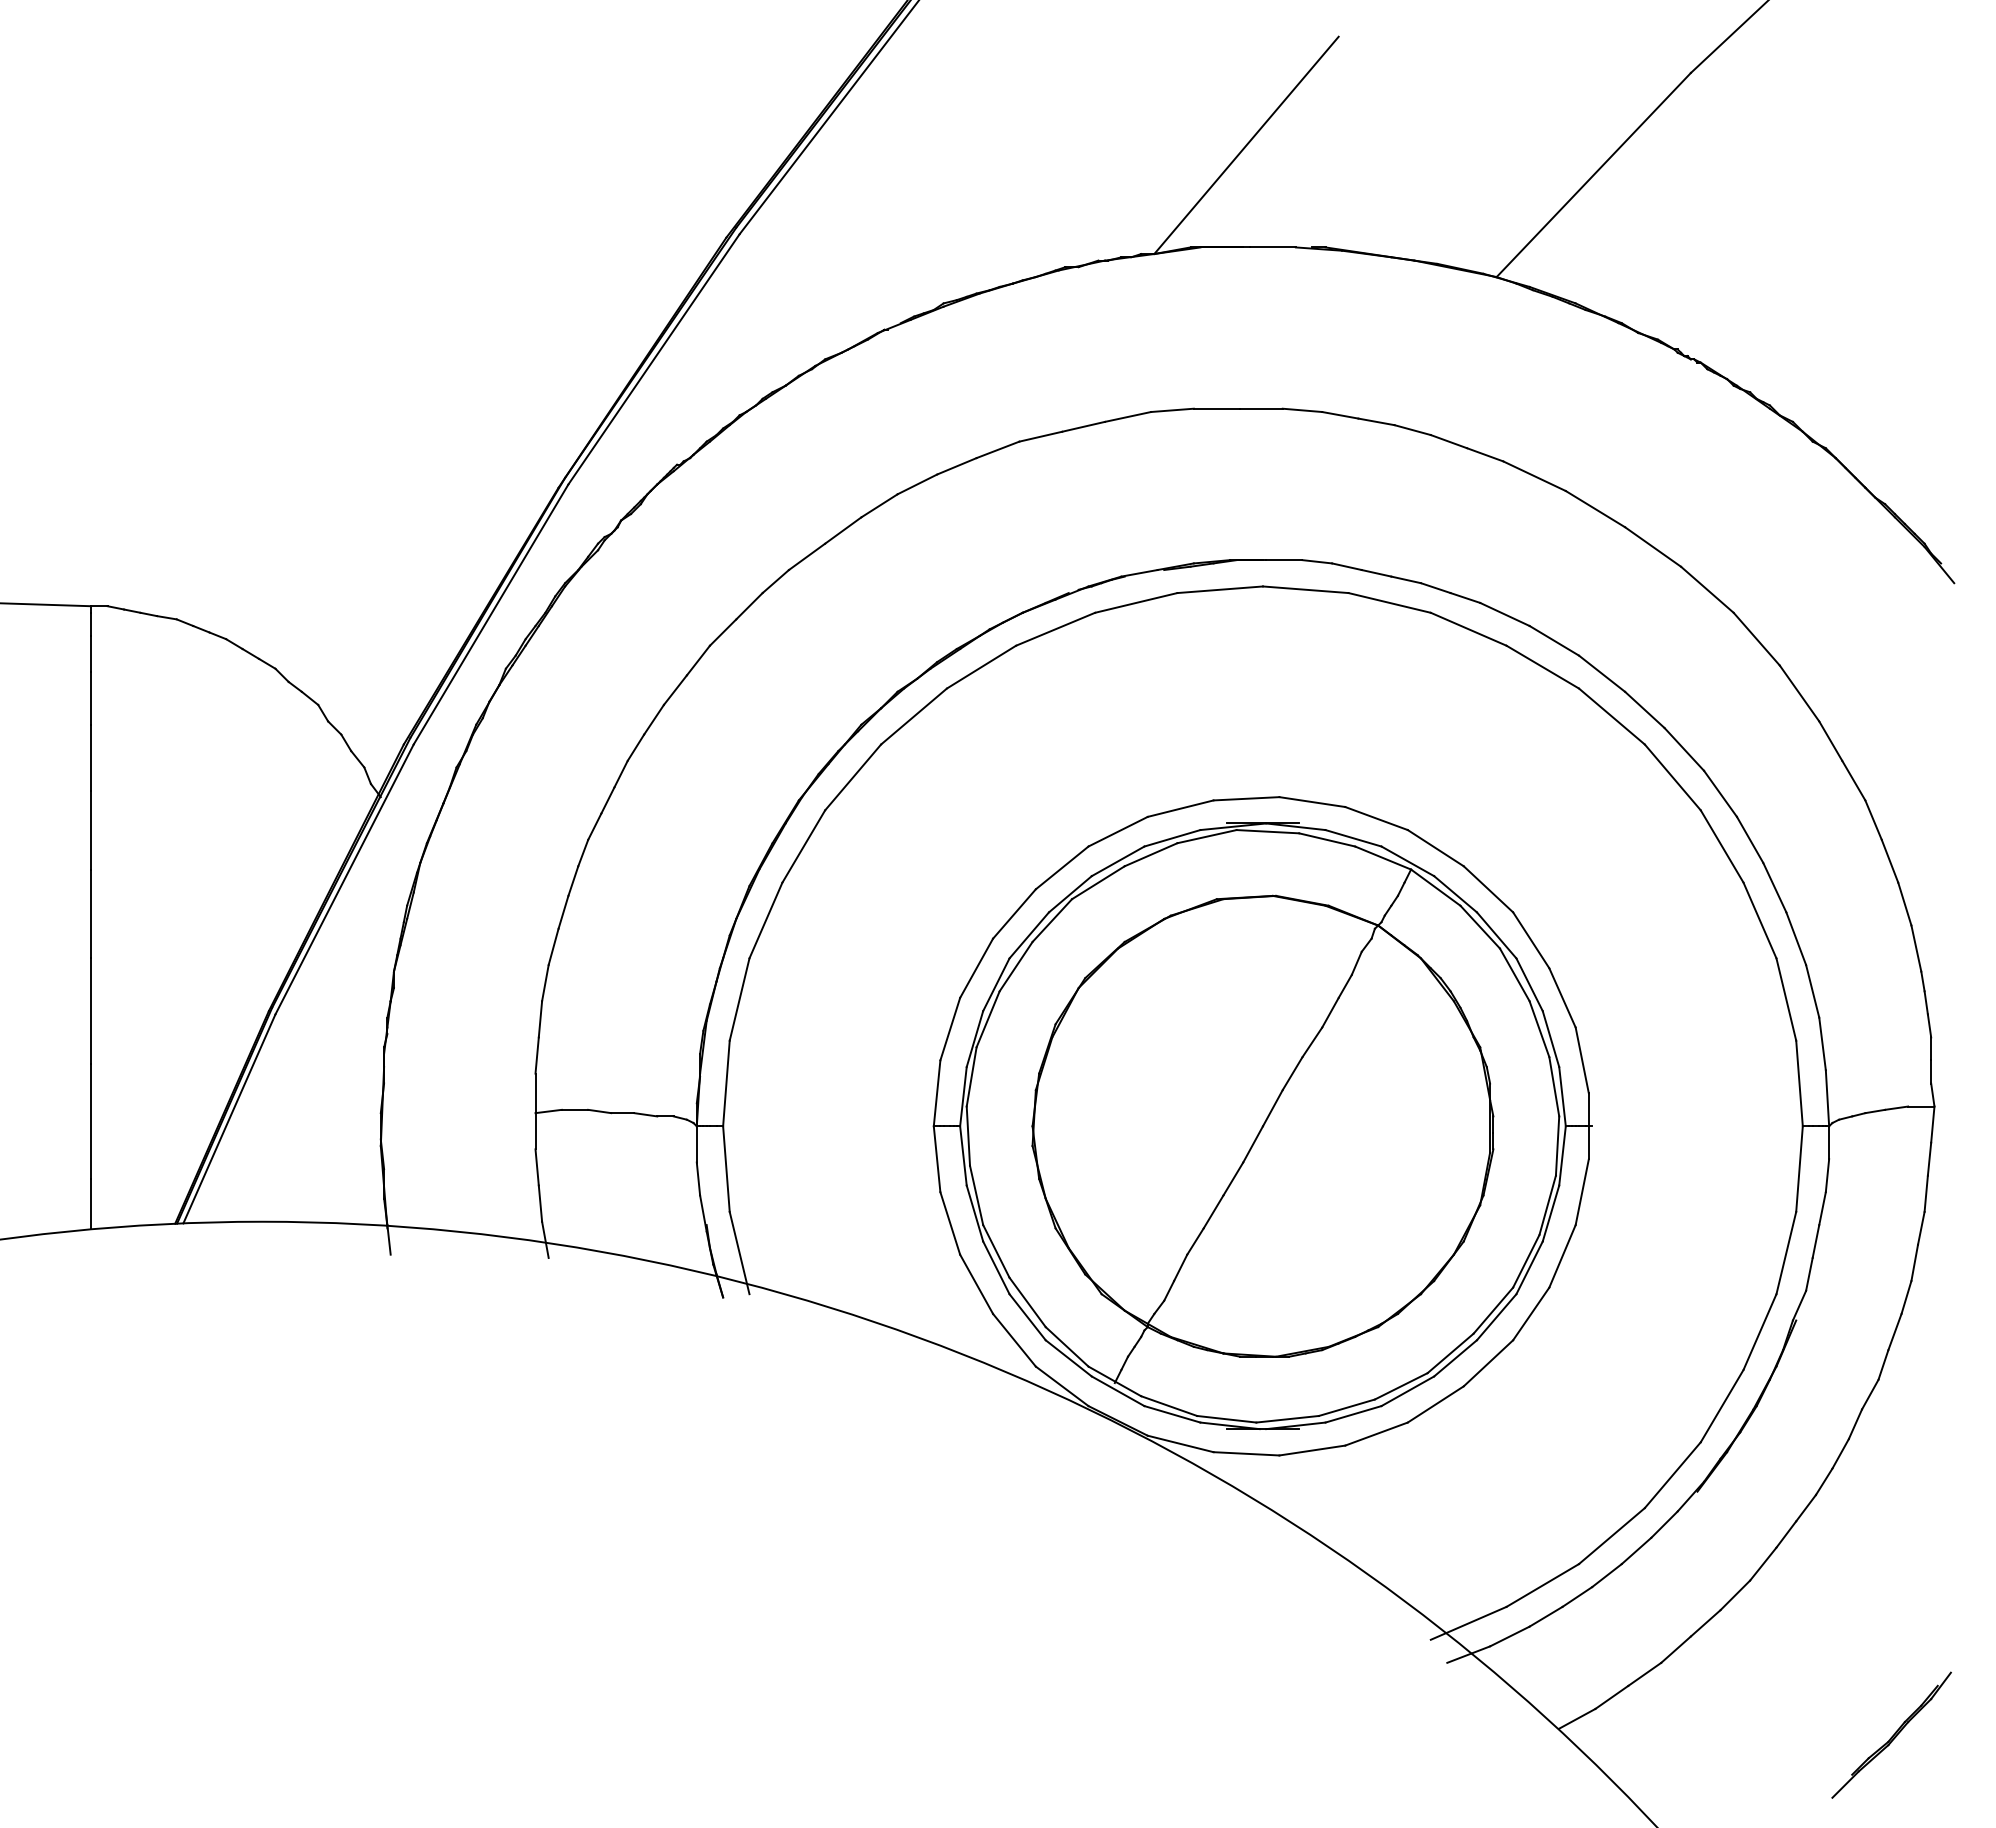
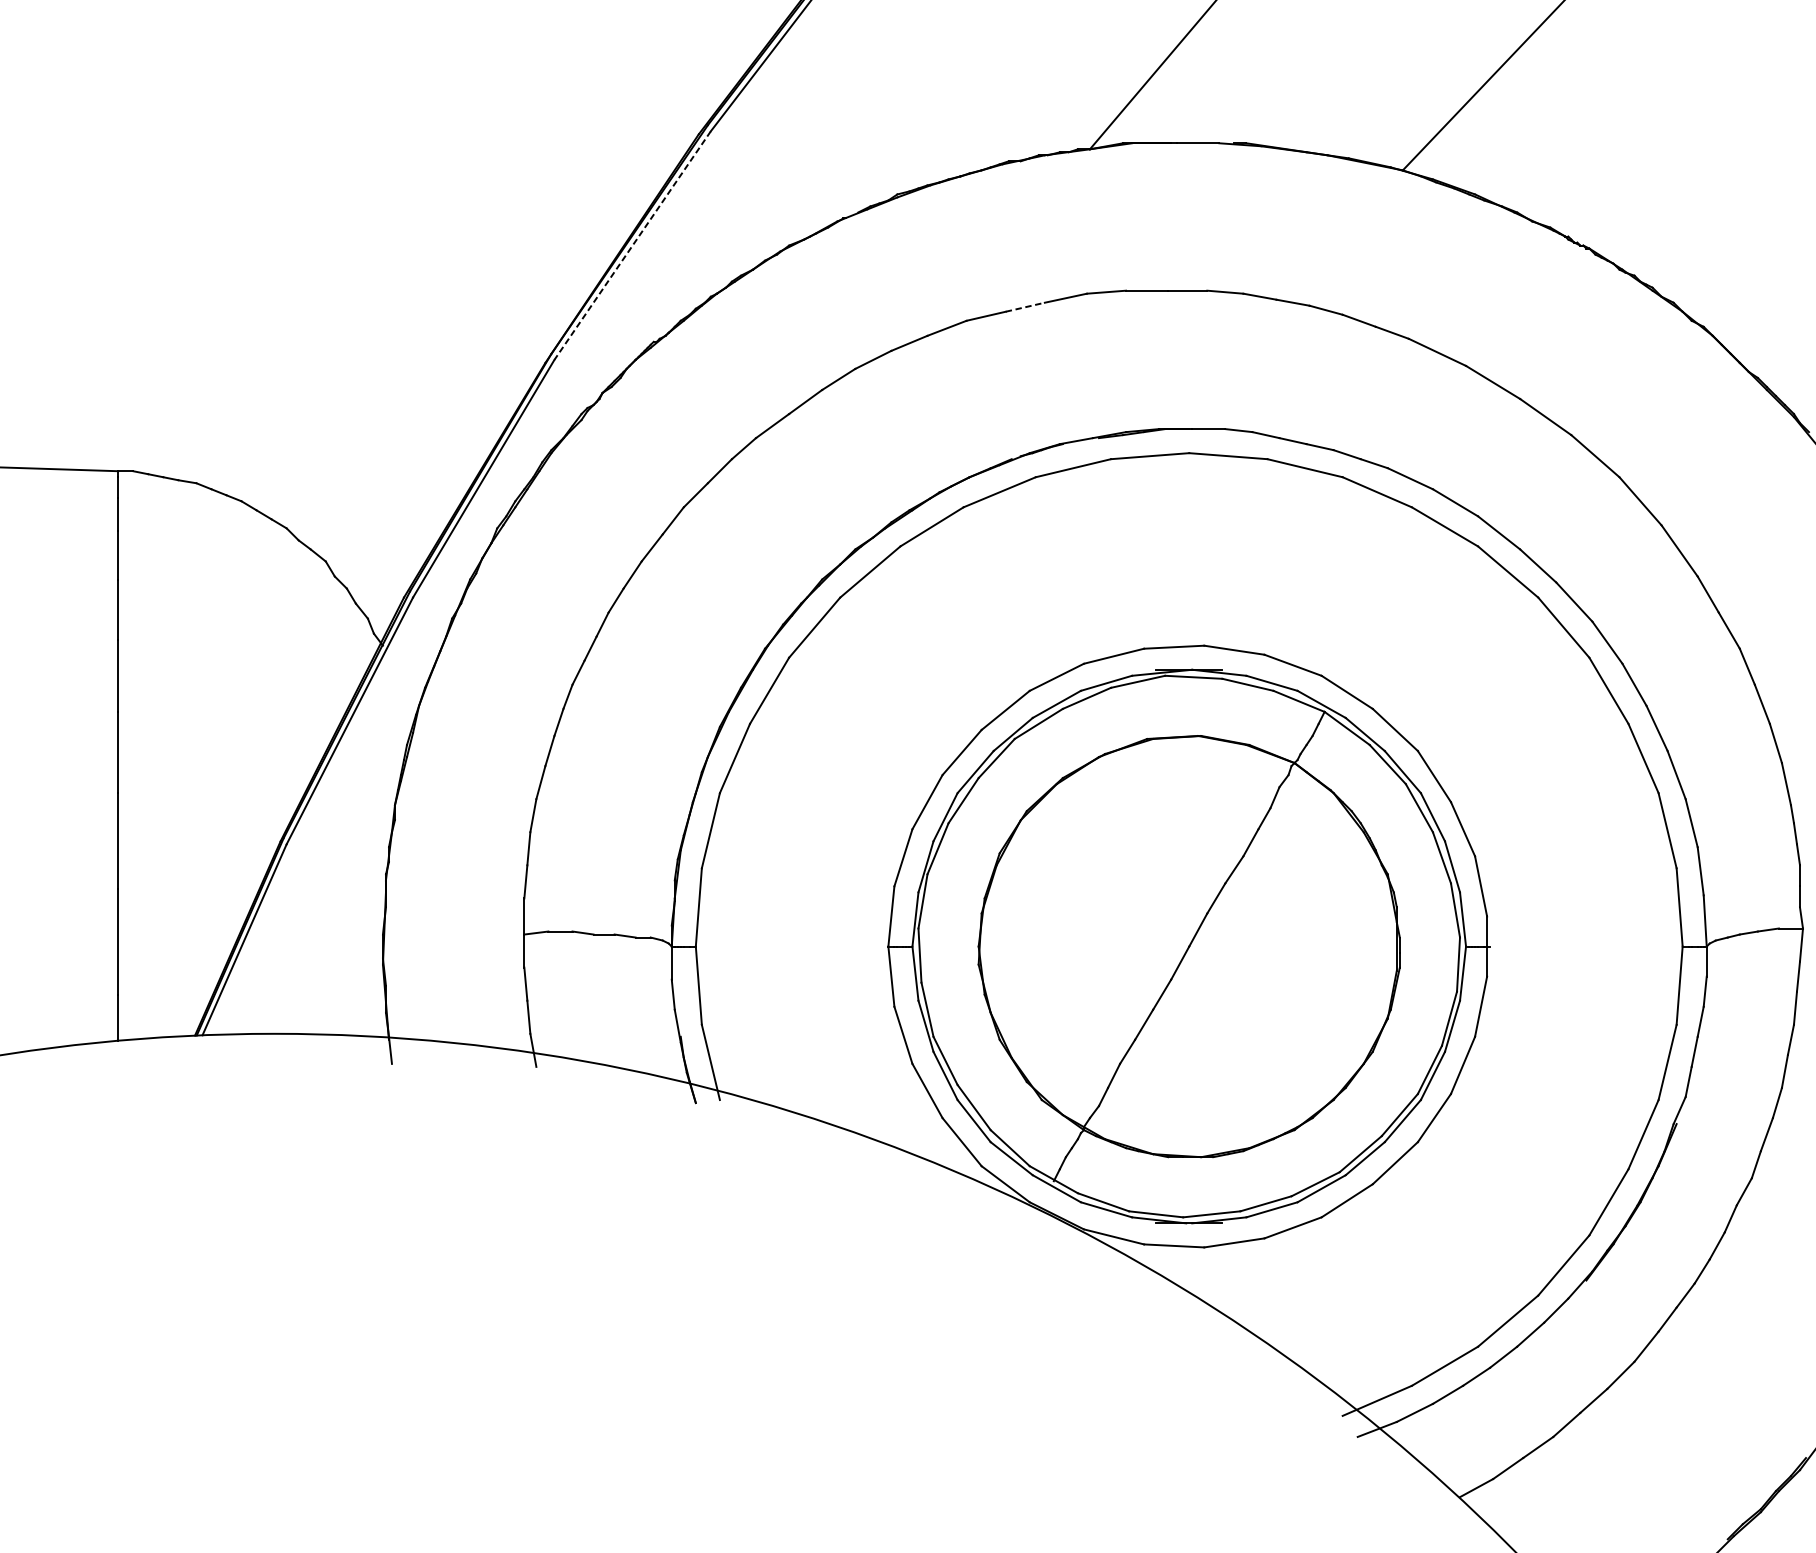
line: (654, 359) -> (633, 245), solid -> dashed
line: (1083, 426) -> (1025, 306), solid -> dashed

